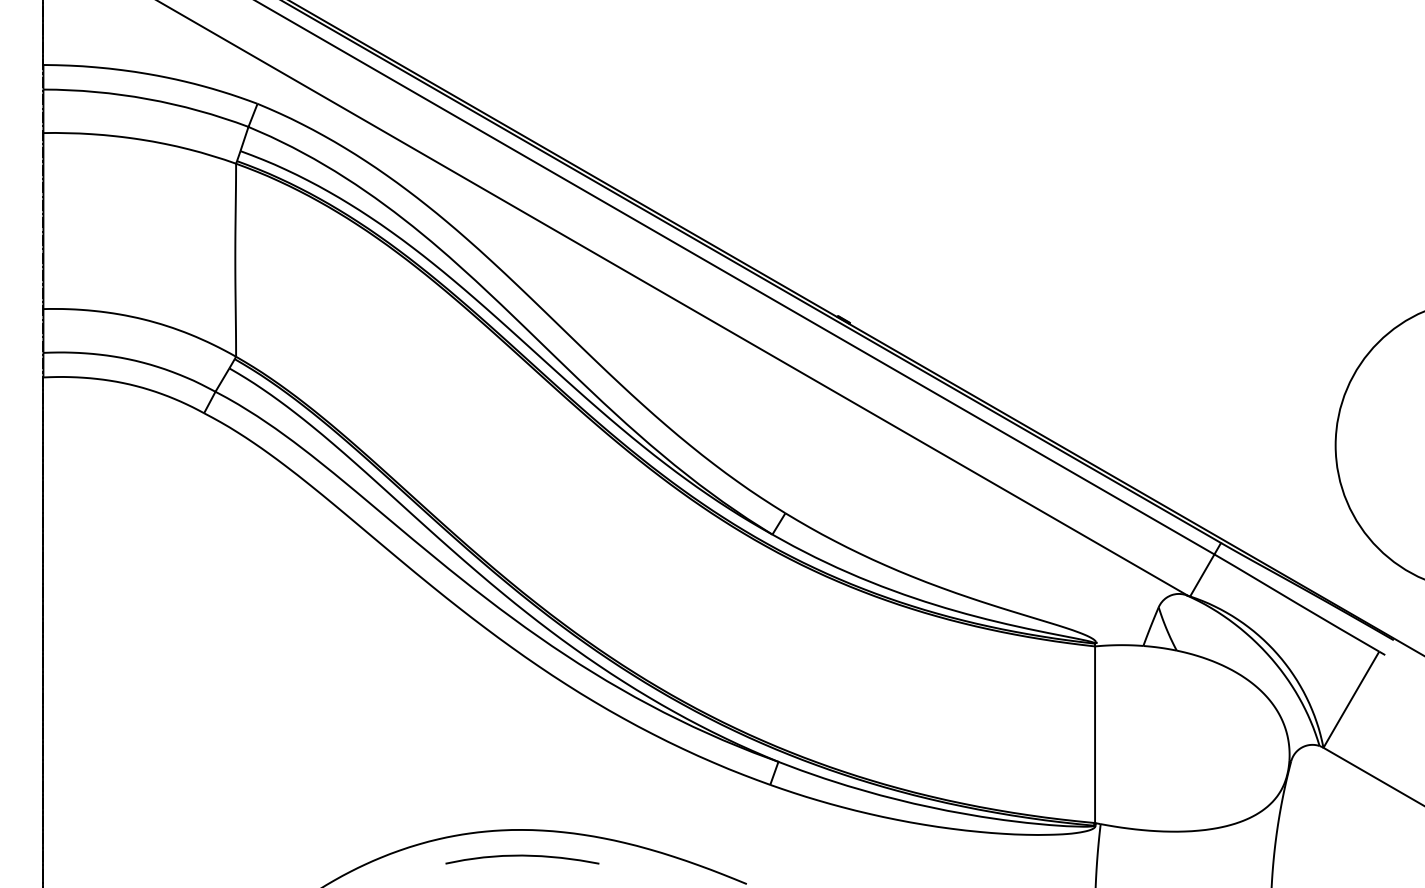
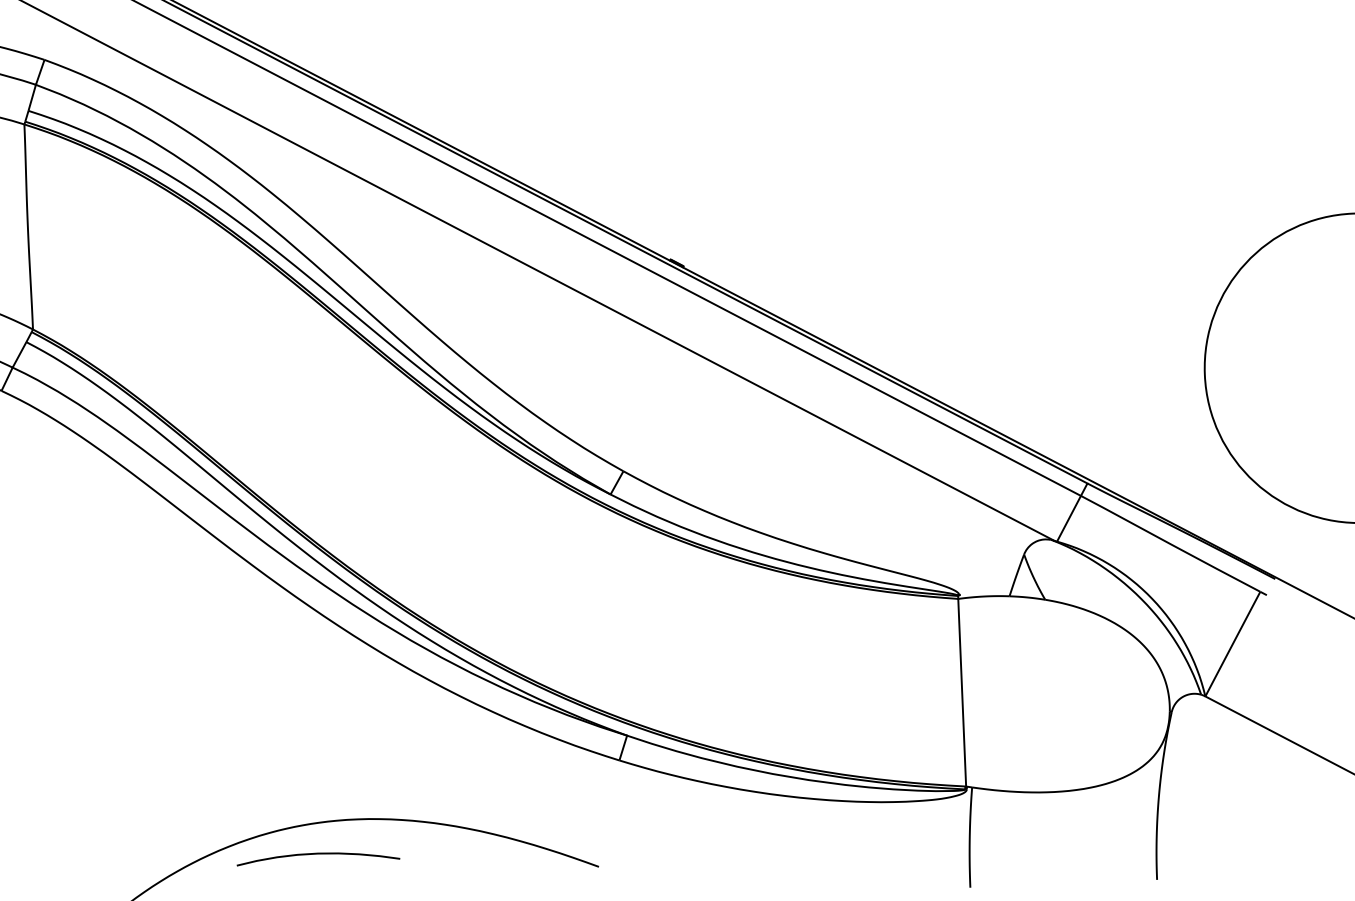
curve: (522, 856) -> (318, 854), moved

